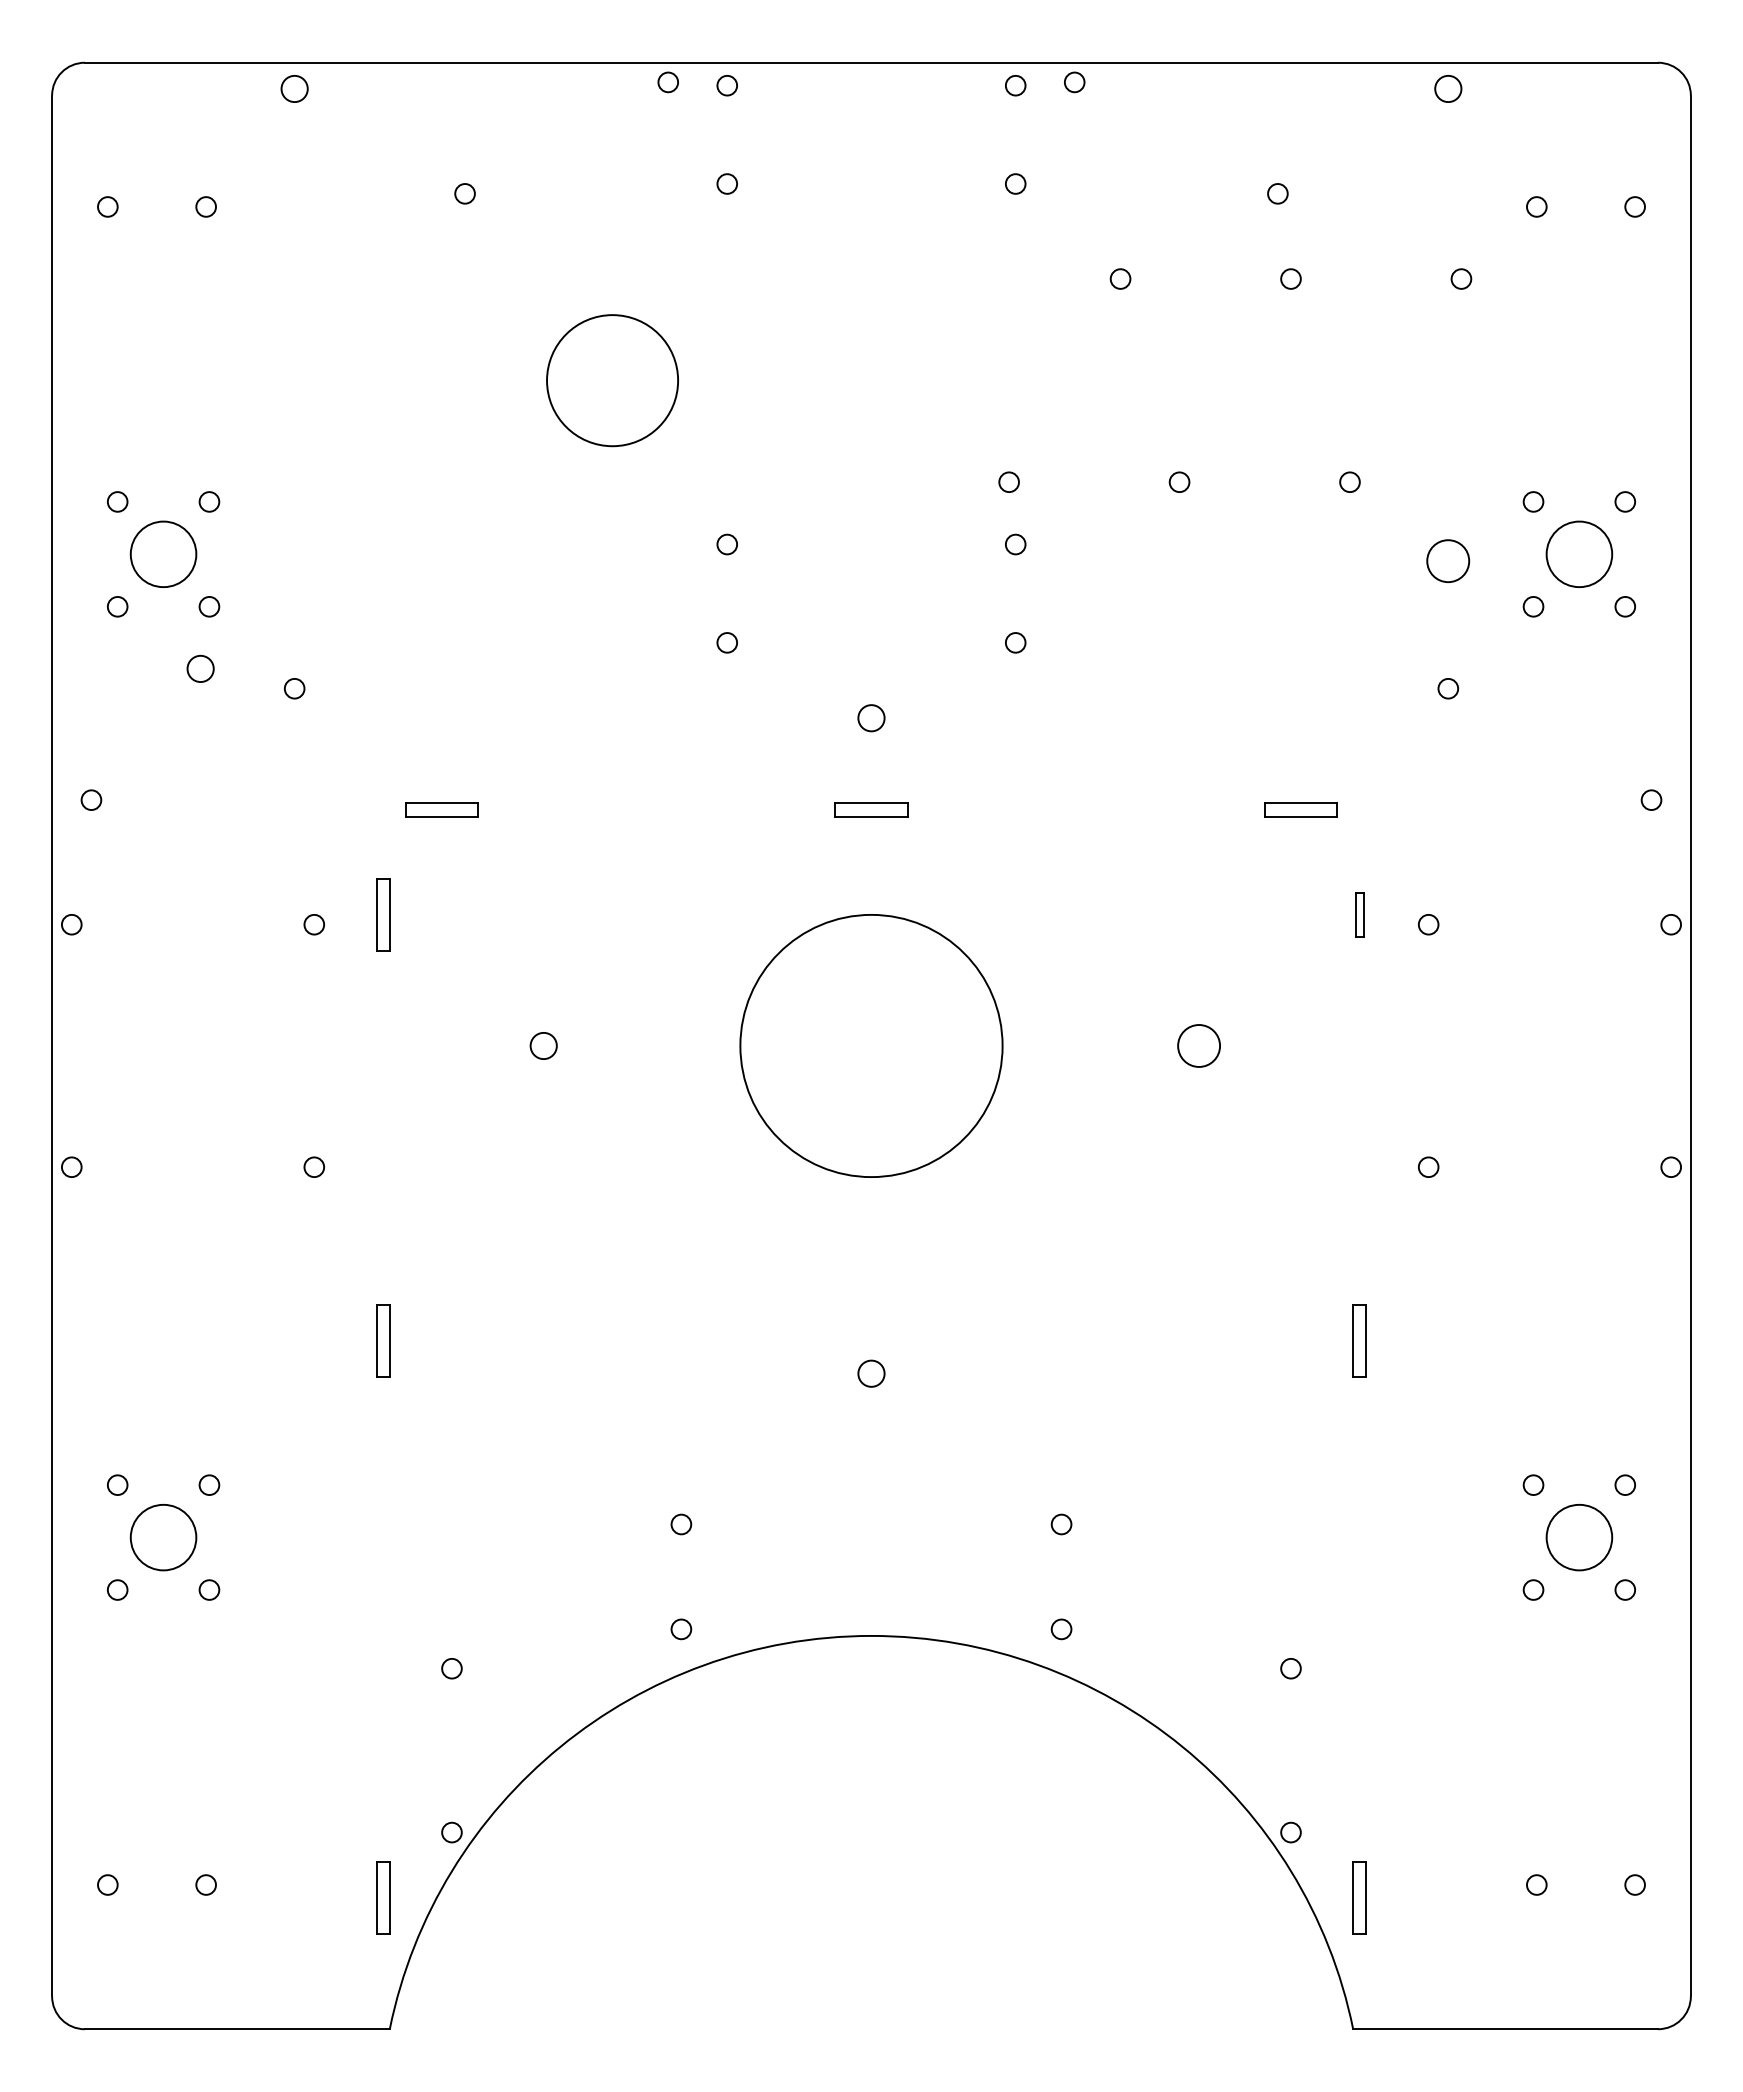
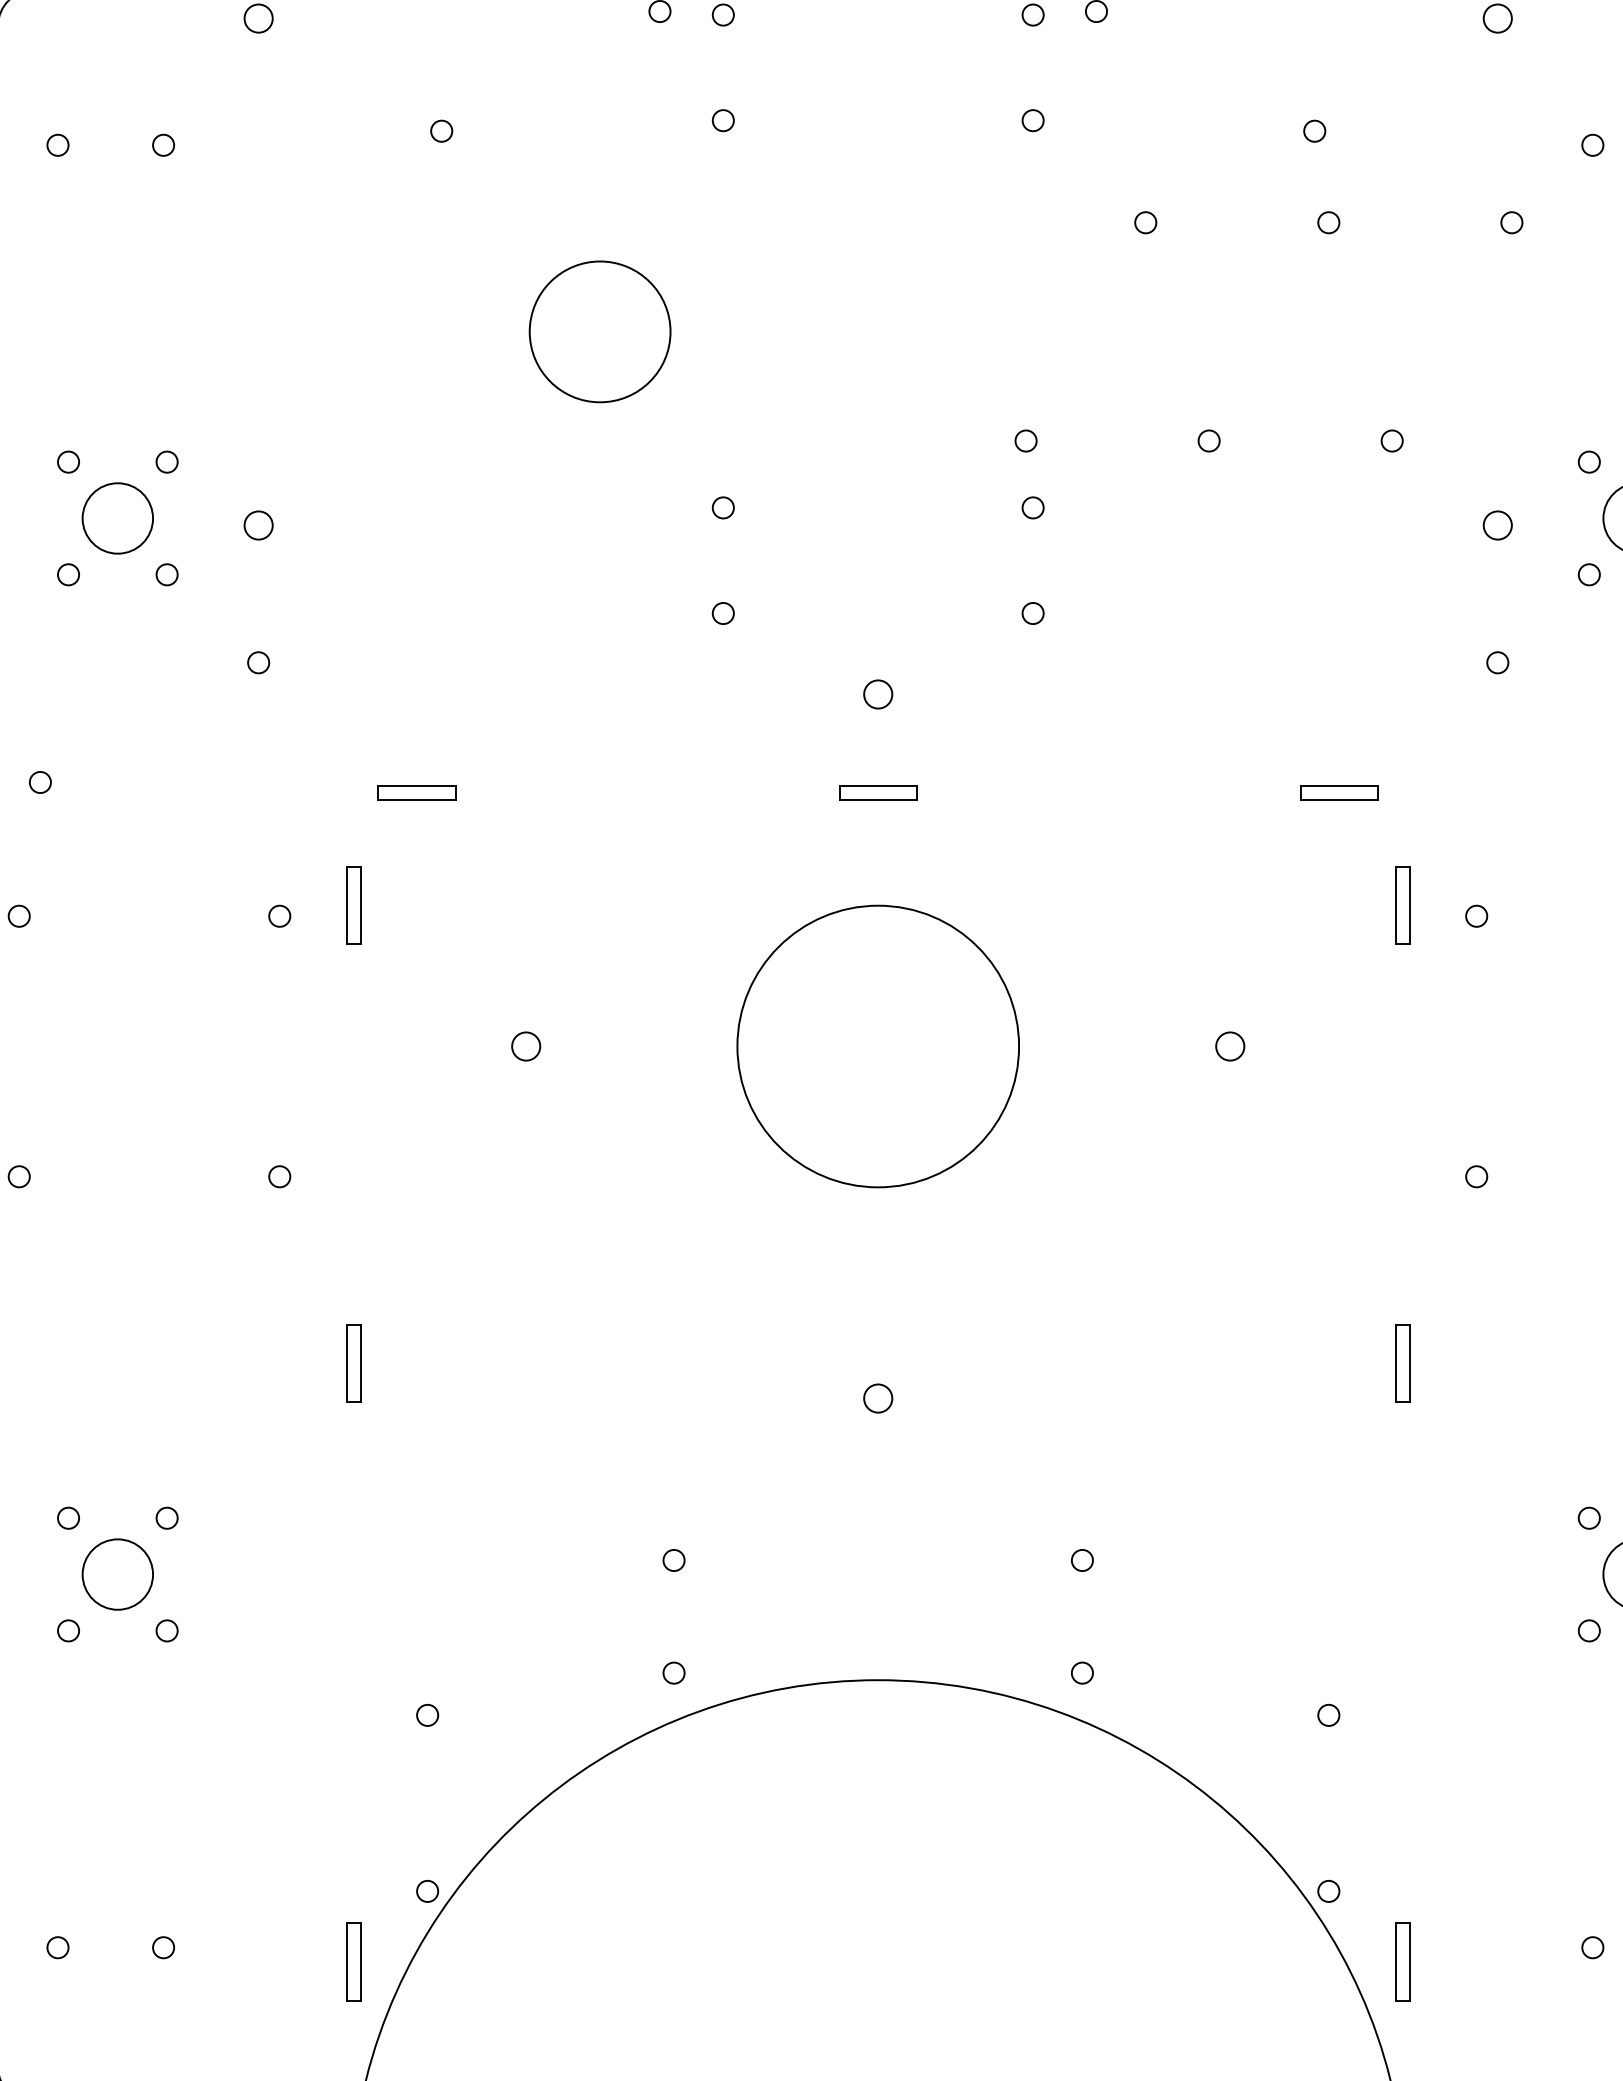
circle: (1448, 560) -> (1498, 525), size x0.62
circle: (200, 668) -> (258, 525), moved
part: (1359, 914) -> (1402, 905), size x1.67
circle: (1199, 1045) -> (1230, 1045), size x0.62

